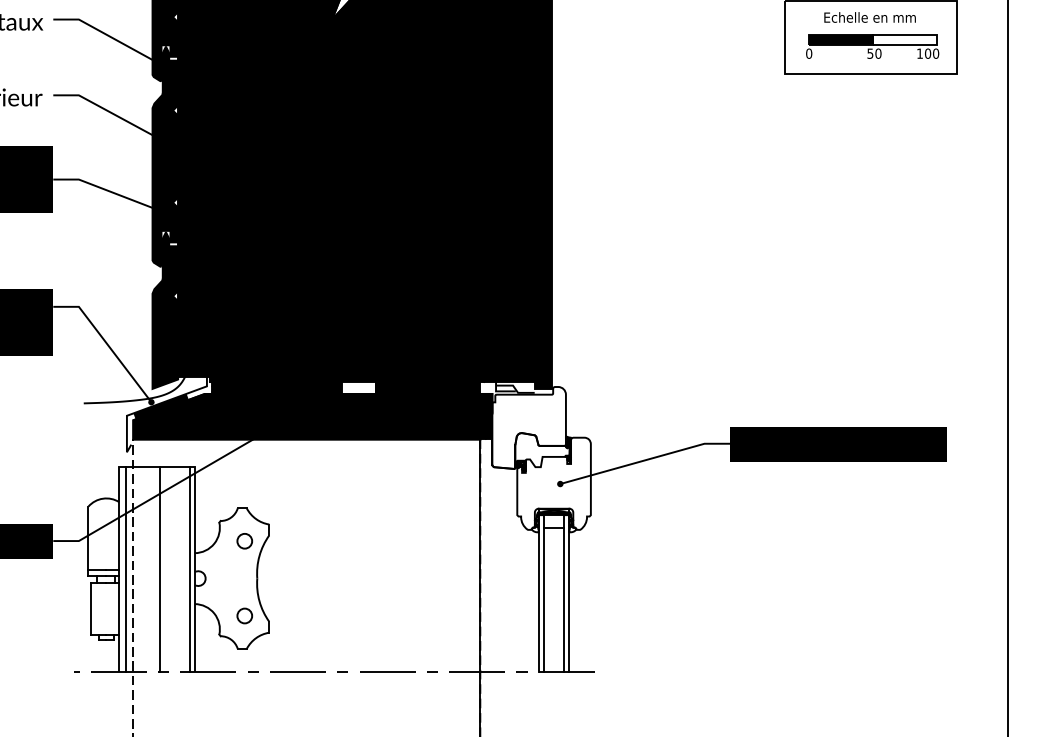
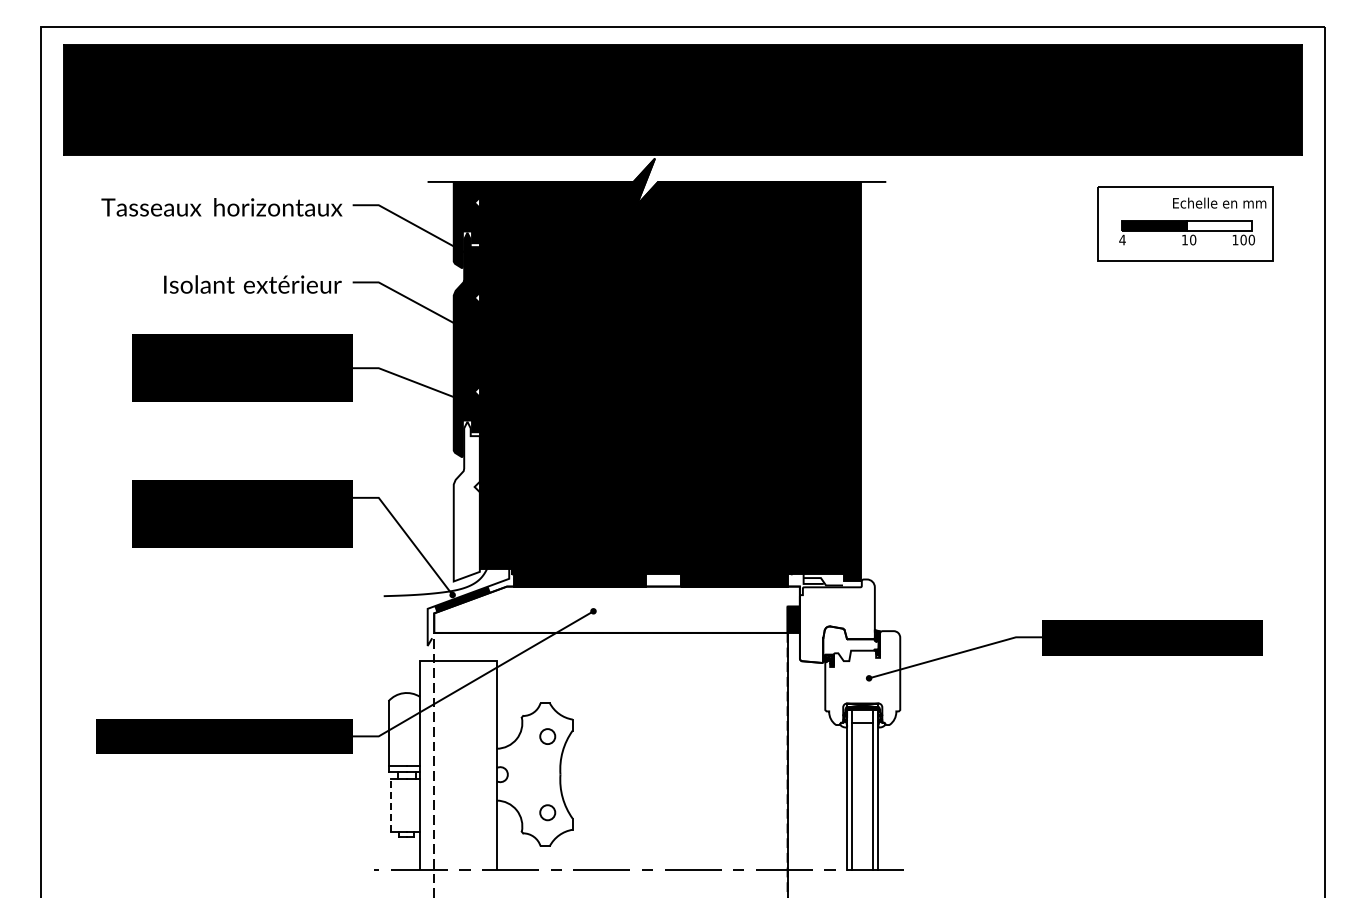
text: (869, 16) -> (1219, 202), moved
text: (809, 53) -> (1122, 239), 0 -> 4
text: (869, 53) -> (1184, 239), 50 -> 10
fill: (165, 310) -> (466, 501), removed
fill: (312, 416) -> (616, 609), removed
line: (125, 568) -> (426, 764), removed
line: (160, 568) -> (461, 764), removed
line: (189, 568) -> (491, 764), removed
line: (91, 608) -> (391, 805), solid -> dashed

